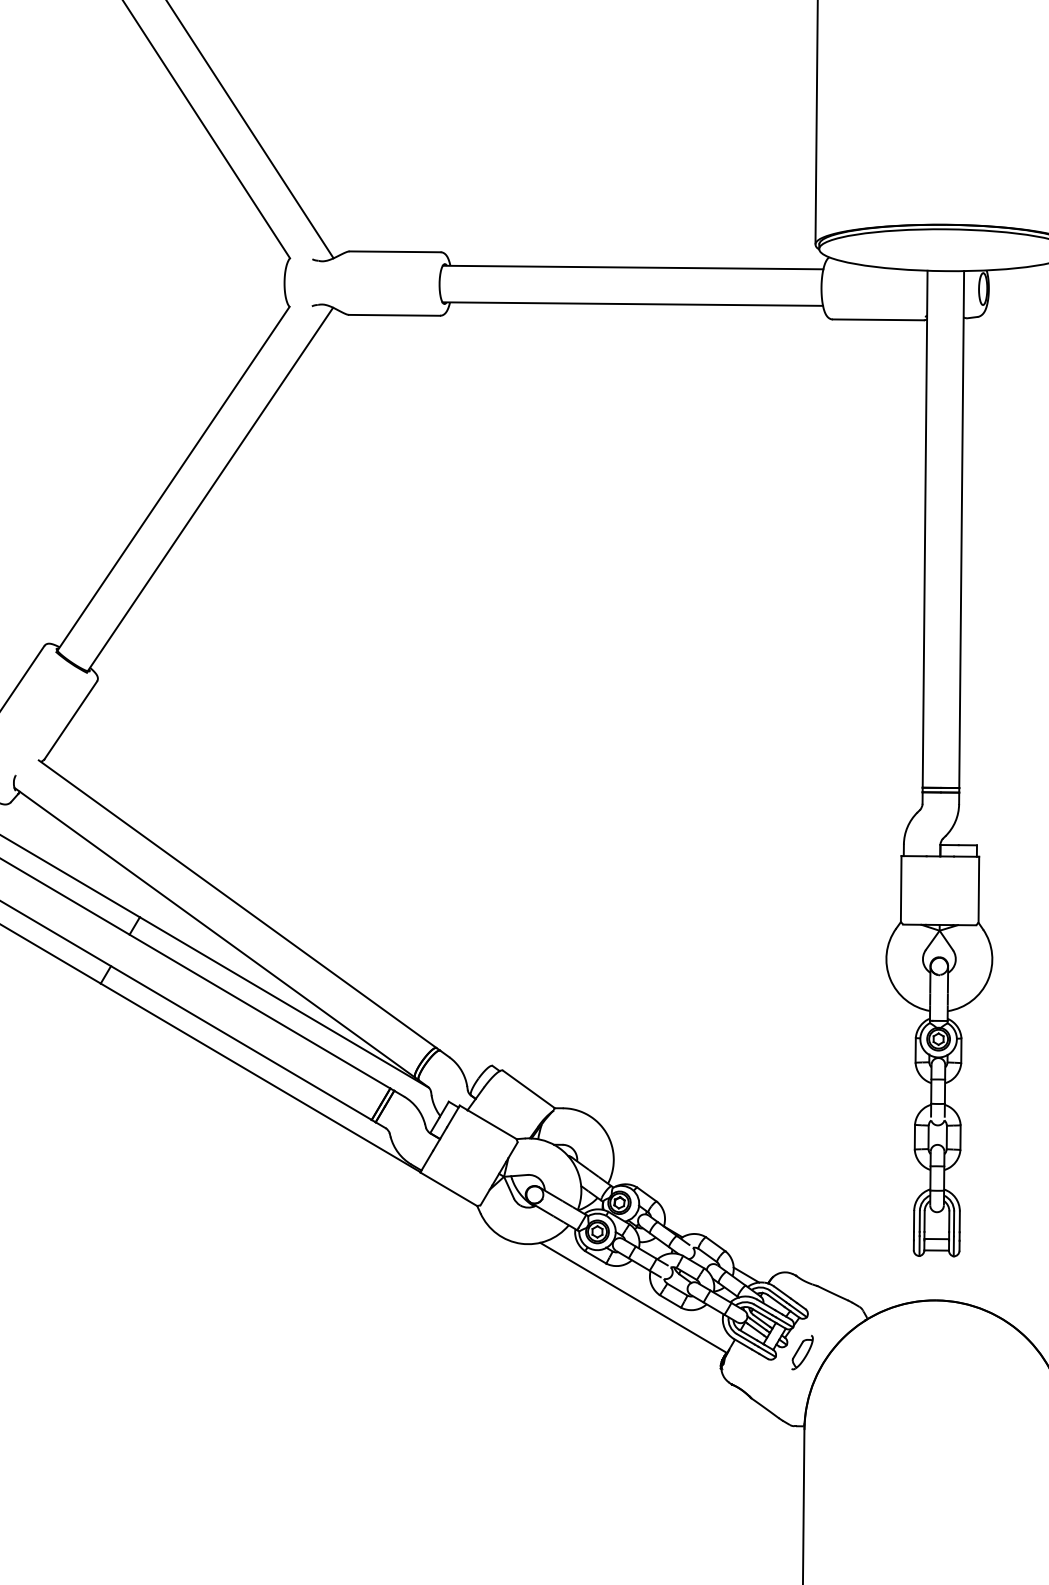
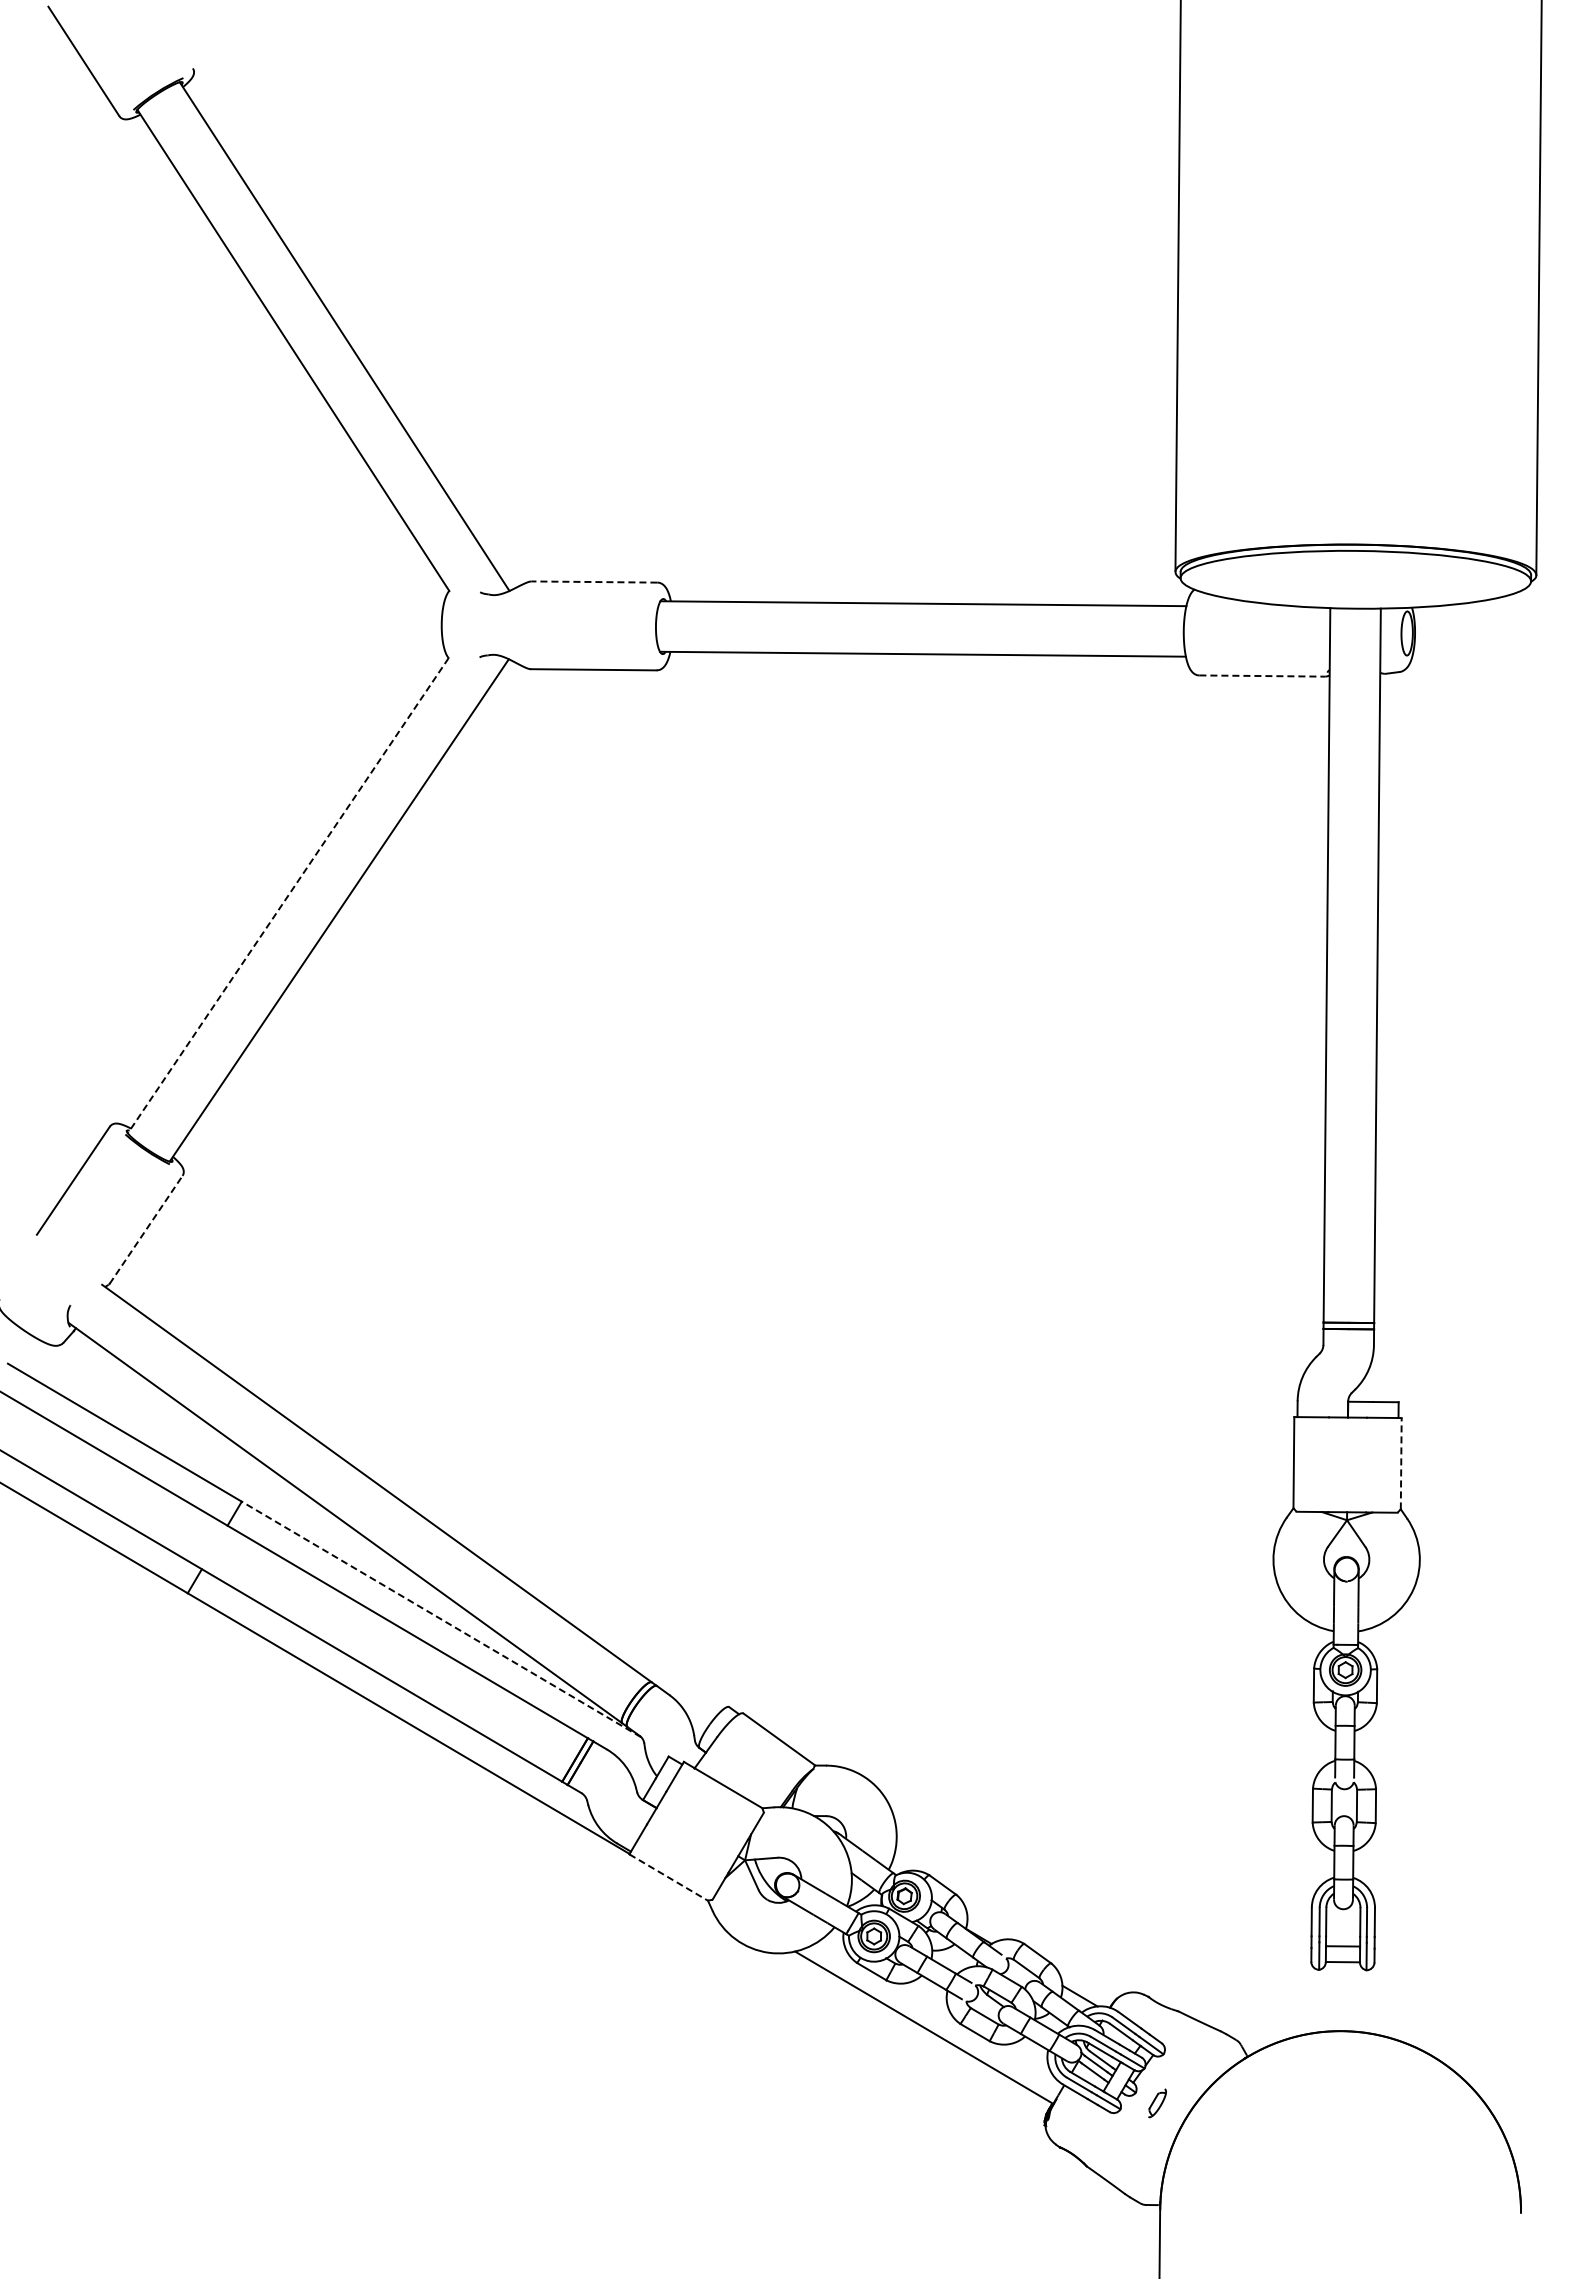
line: (395, 252) -> (594, 582), solid -> dashed
line: (878, 320) -> (1262, 676), solid -> dashed
line: (173, 478) -> (288, 895), solid -> dashed
line: (70, 720) -> (146, 1229), solid -> dashed
line: (979, 889) -> (1401, 1463), solid -> dashed
line: (284, 1002) -> (441, 1619), solid -> dashed
line: (448, 1189) -> (668, 1877), solid -> dashed
part: (802, 1352) -> (1157, 2103), size x0.6

